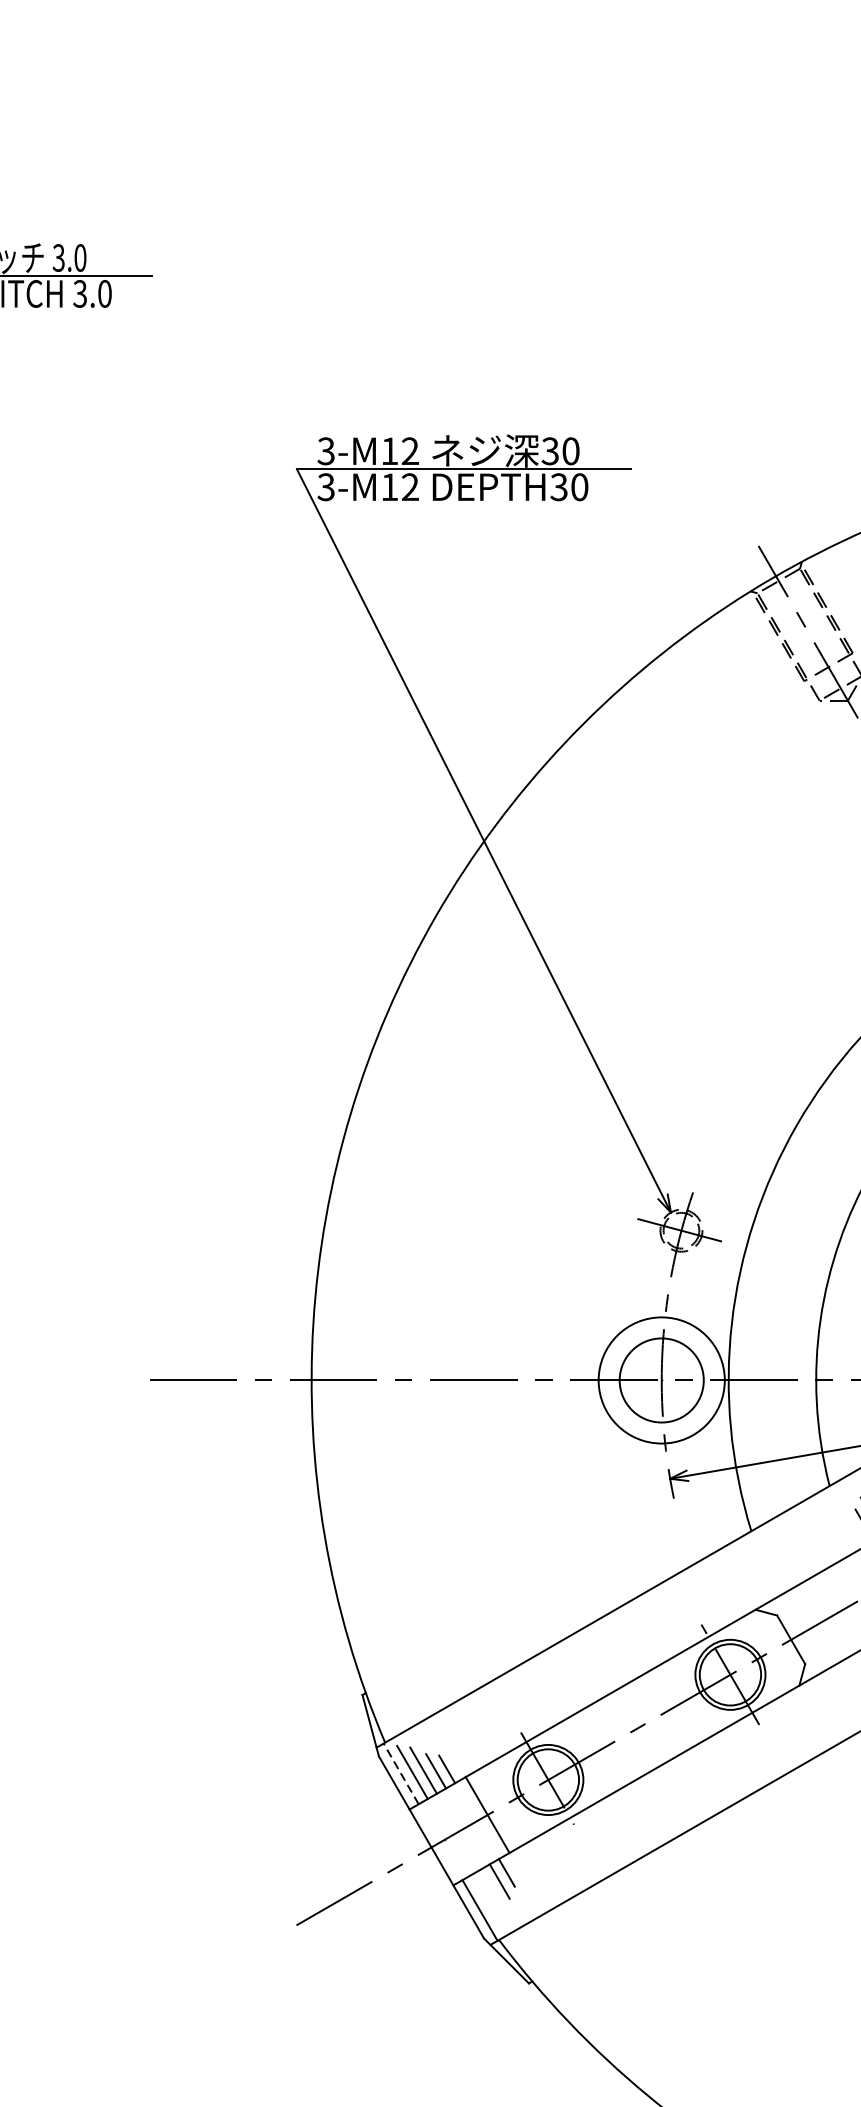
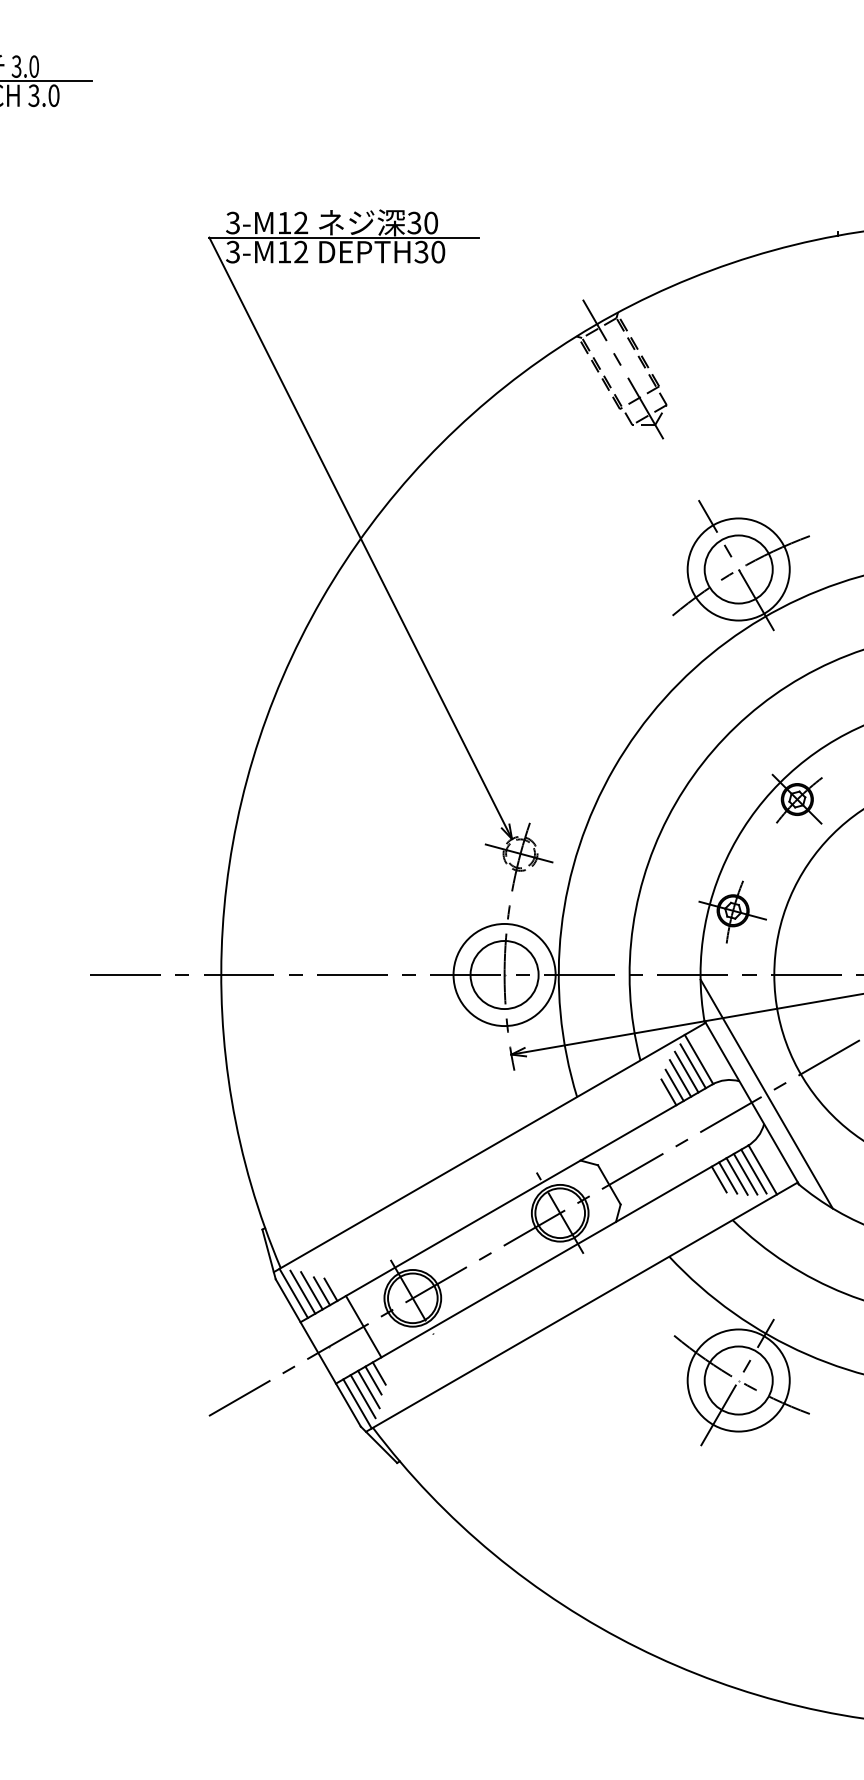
line: (400, 1772) -> (293, 1292), dashed -> solid
line: (493, 1892) -> (368, 1389), added
line: (486, 1901) -> (362, 1396), added

